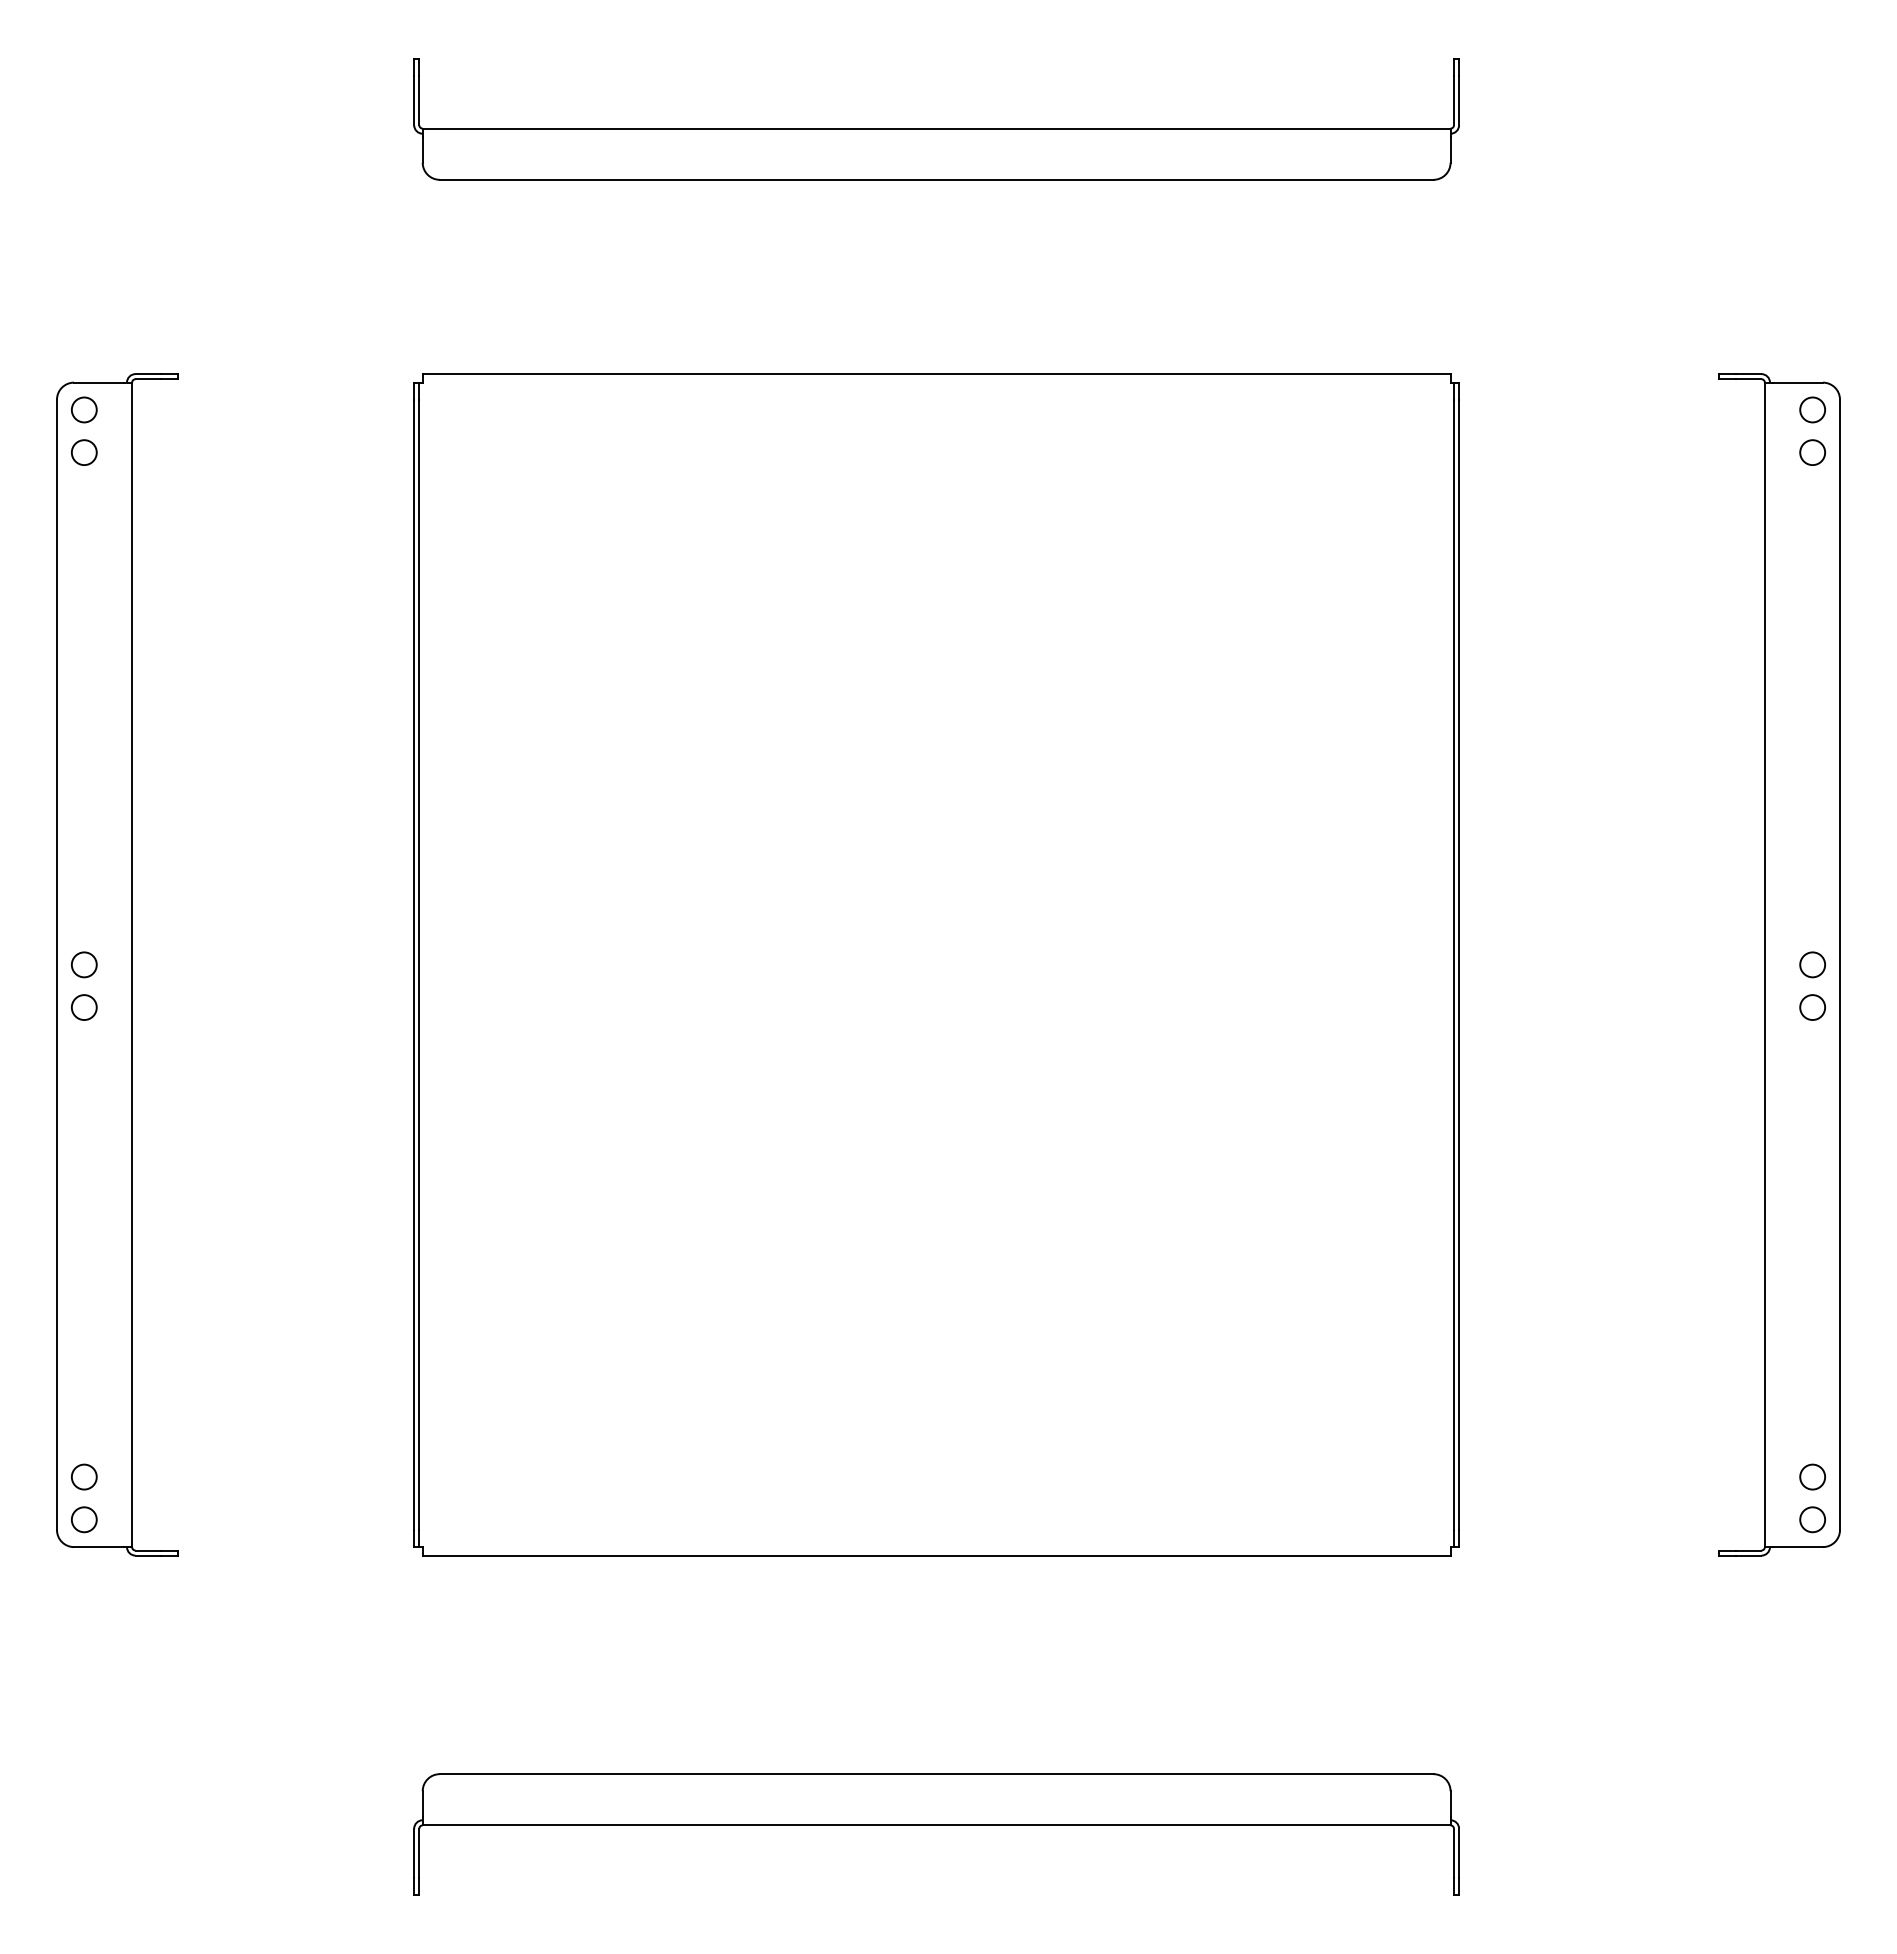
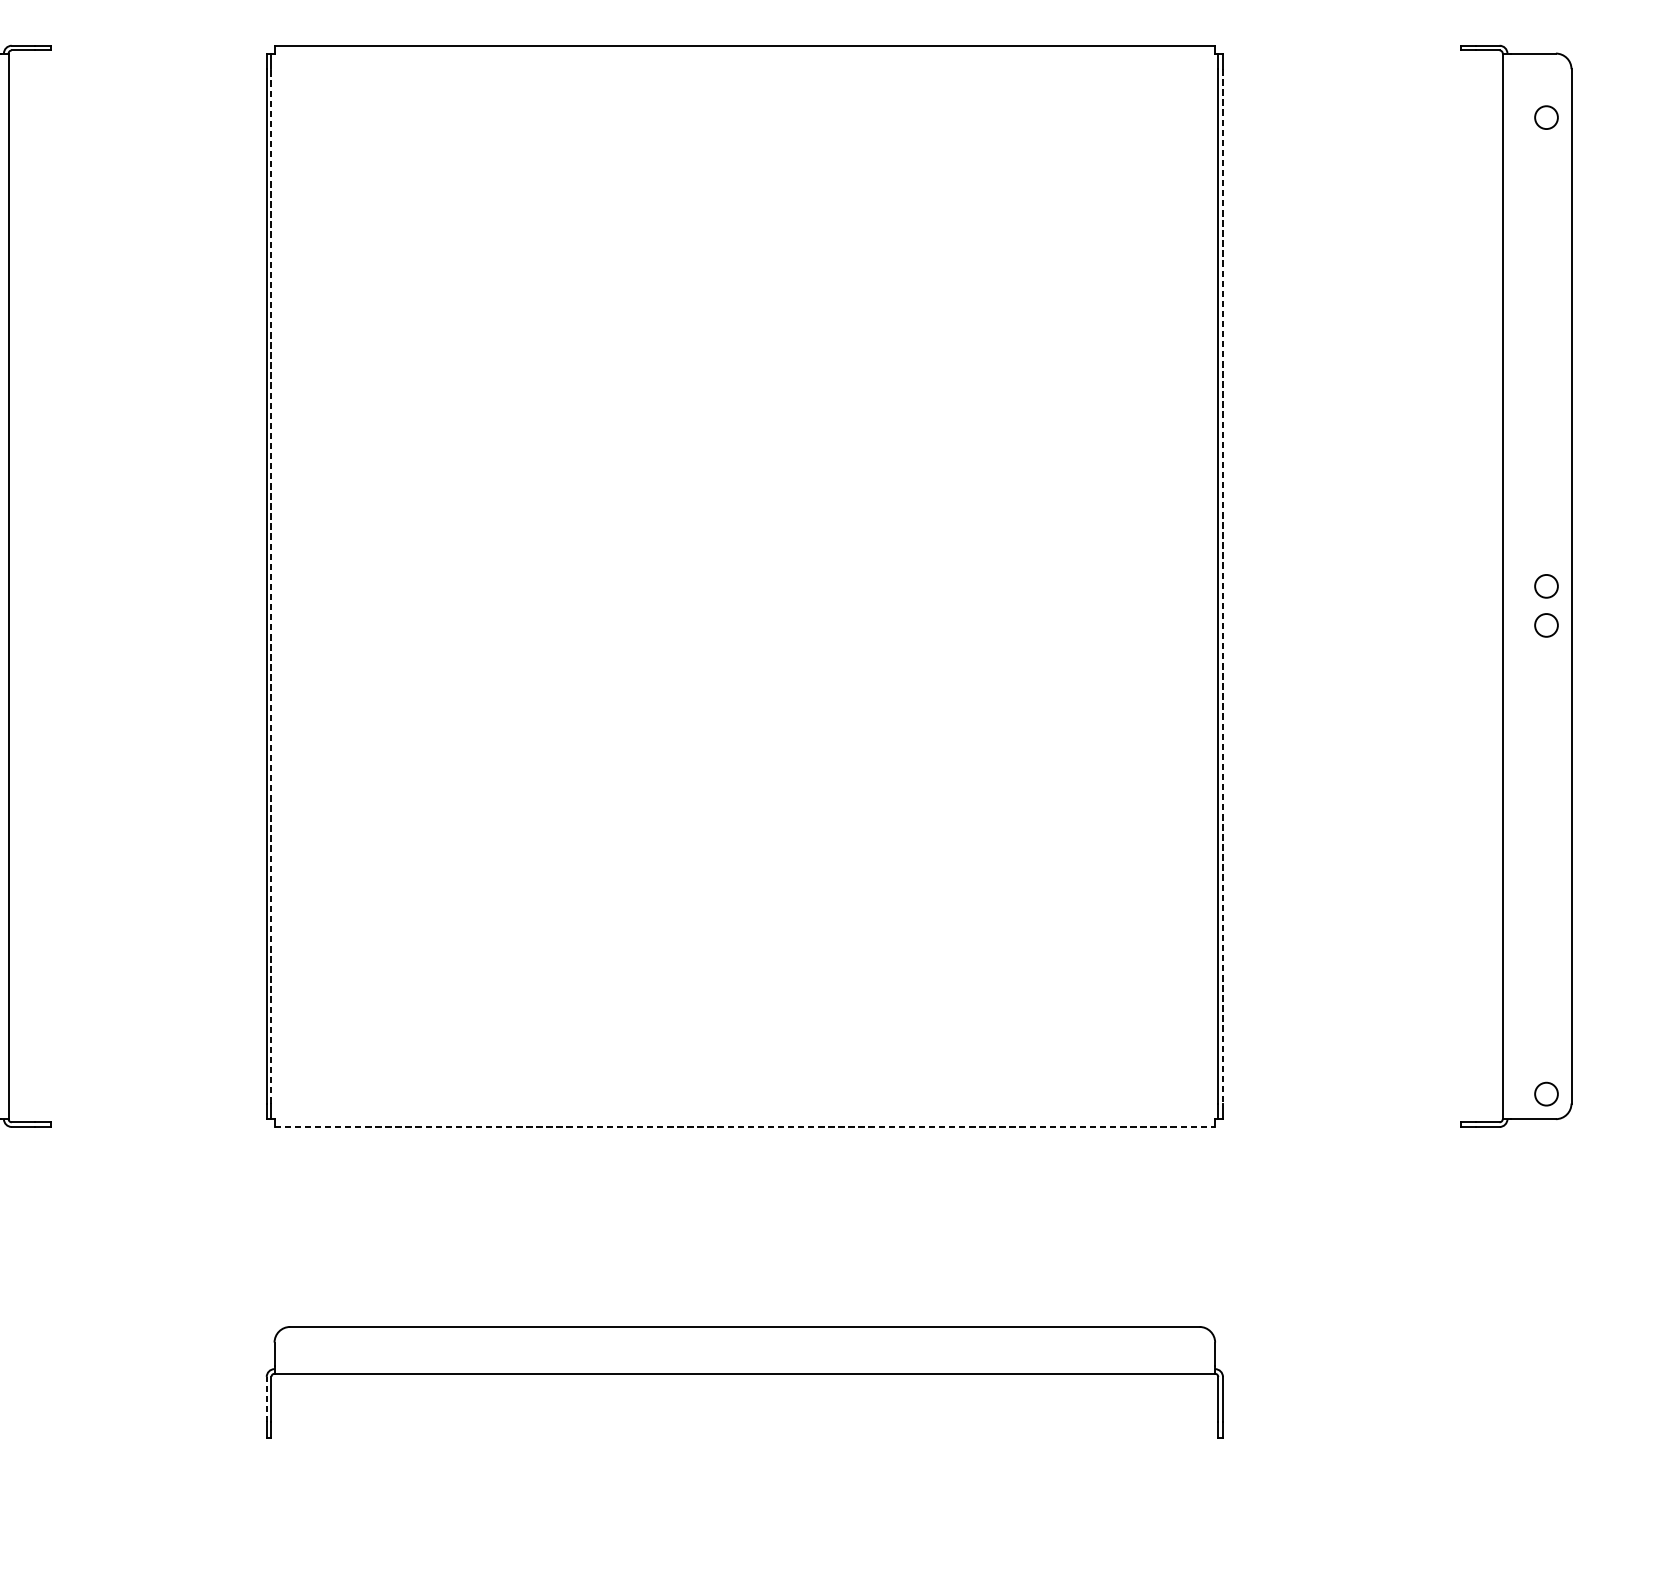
circle: (1812, 409) -> (1546, 78), removed
line: (419, 964) -> (271, 586), solid -> dashed
line: (1459, 965) -> (1223, 586), solid -> dashed
circle: (1812, 1476) -> (1546, 1054), removed
line: (936, 1555) -> (744, 1126), solid -> dashed
line: (414, 1853) -> (267, 1399), solid -> dashed

